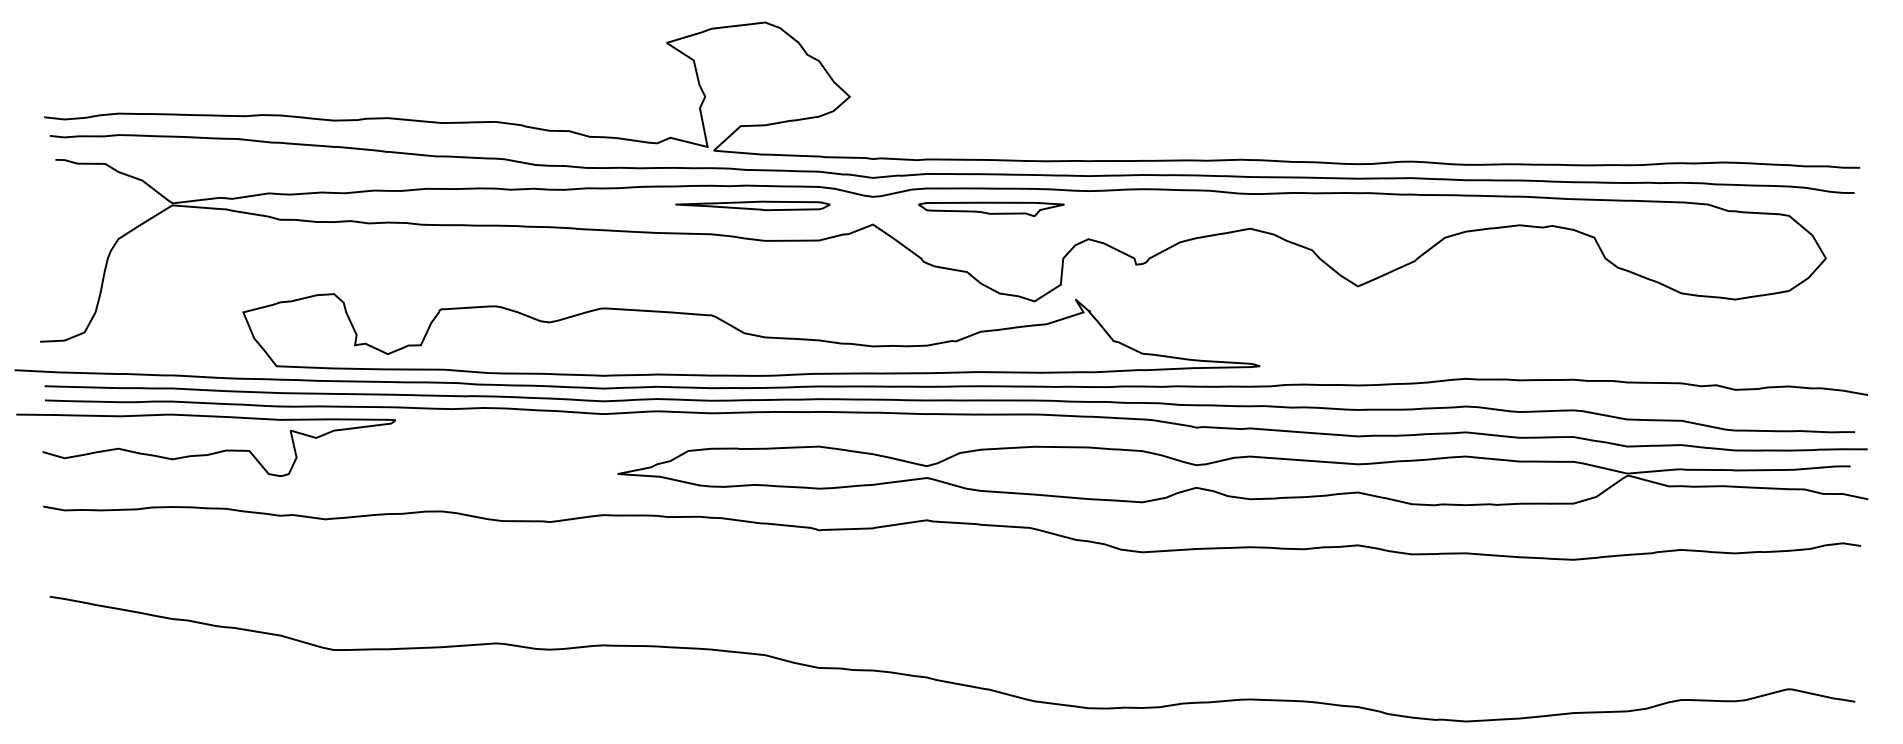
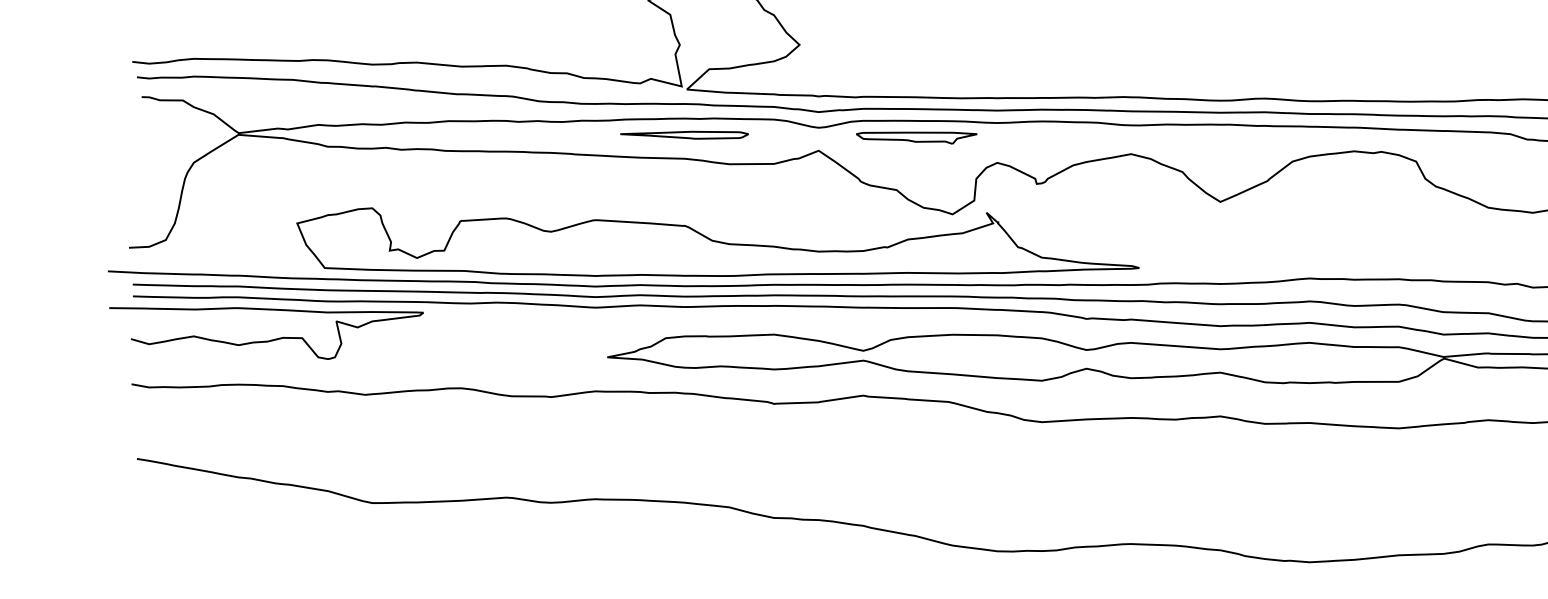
part: (752, 205) -> (684, 134), moved

